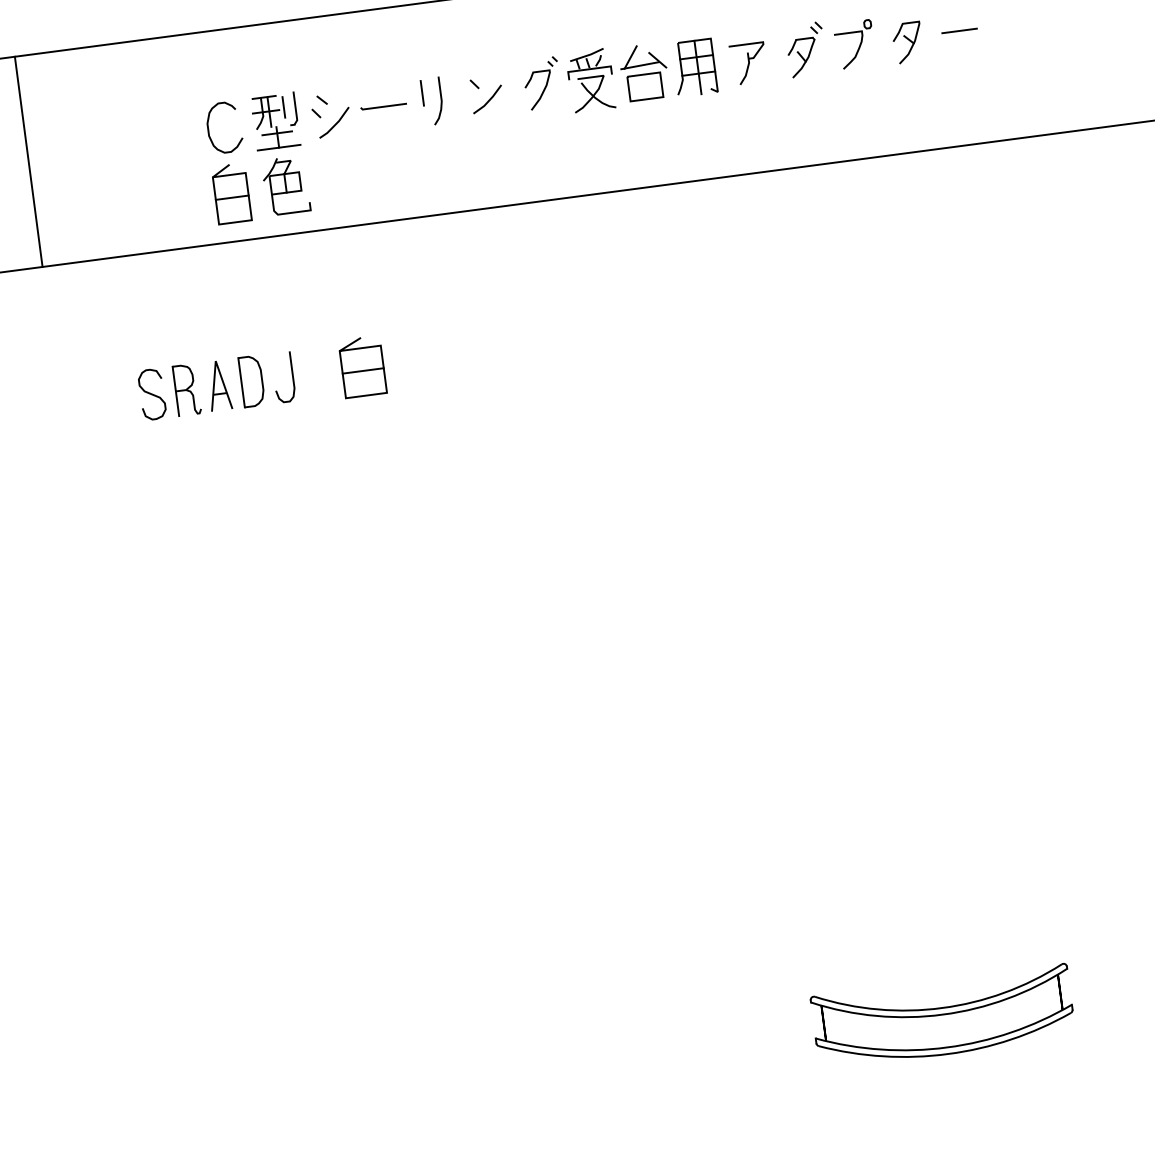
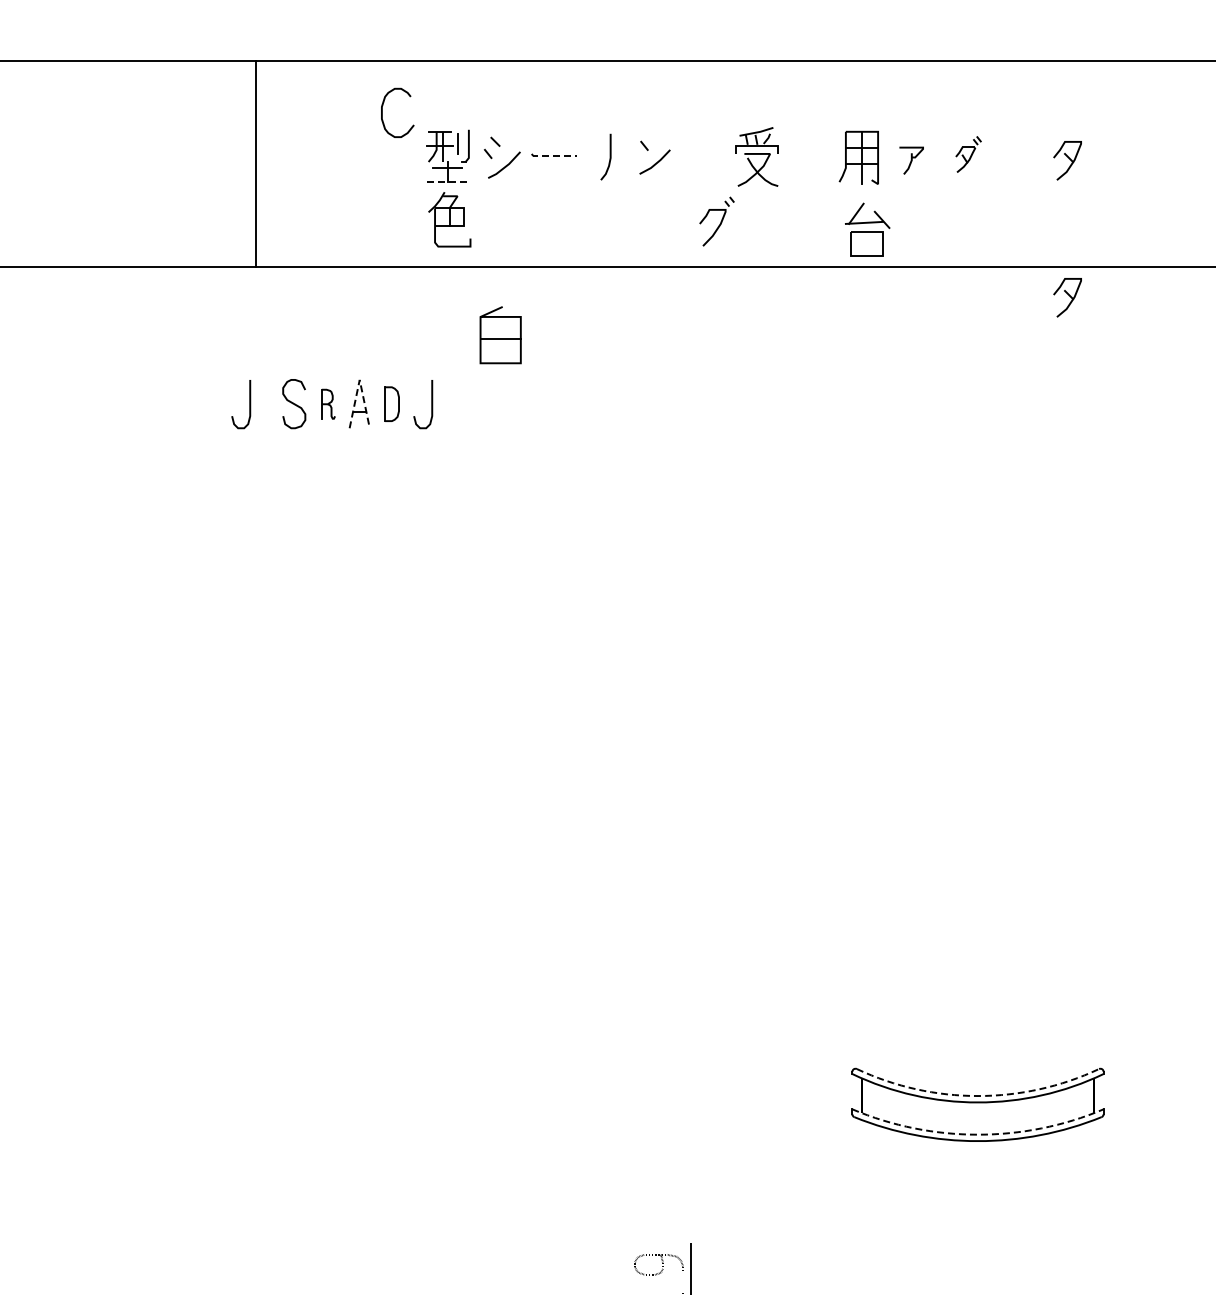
line: (959, 30) -> (1118, 155), removed
part: (855, 44) -> (1016, 155), removed
part: (806, 49) -> (968, 154), size x0.7
part: (748, 63) -> (911, 160), size x0.7
part: (644, 71) -> (867, 229), moved
part: (541, 83) -> (716, 221), moved
line: (421, 92) -> (592, 147), removed
line: (383, 106) -> (553, 155), solid -> dashed
curve: (208, 129) -> (382, 112), moved
line: (278, 148) -> (447, 182), solid -> dashed
line: (28, 161) -> (255, 163), moved
part: (926, 182) -> (1067, 297), added
part: (231, 193) -> (396, 220), removed
line: (215, 360) -> (359, 379), solid -> dashed
part: (362, 367) -> (500, 335), moved
part: (251, 381) -> (391, 404), size x0.7
part: (187, 390) -> (328, 404), size x0.6
curve: (106, 400) -> (249, 404), added
arc: (942, 1008) -> (978, 1096), solid -> dashed
arc: (947, 1047) -> (978, 1134), solid -> dashed

